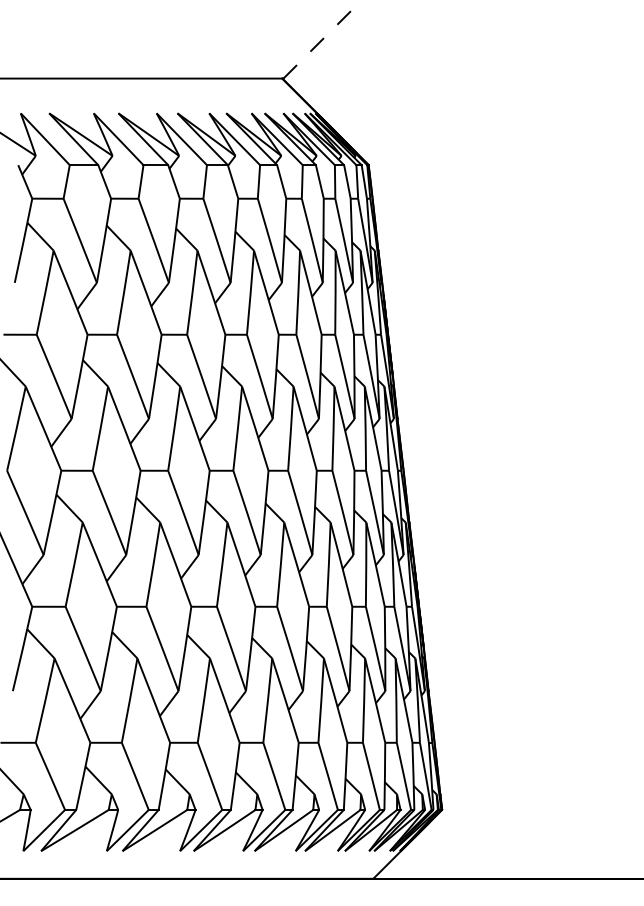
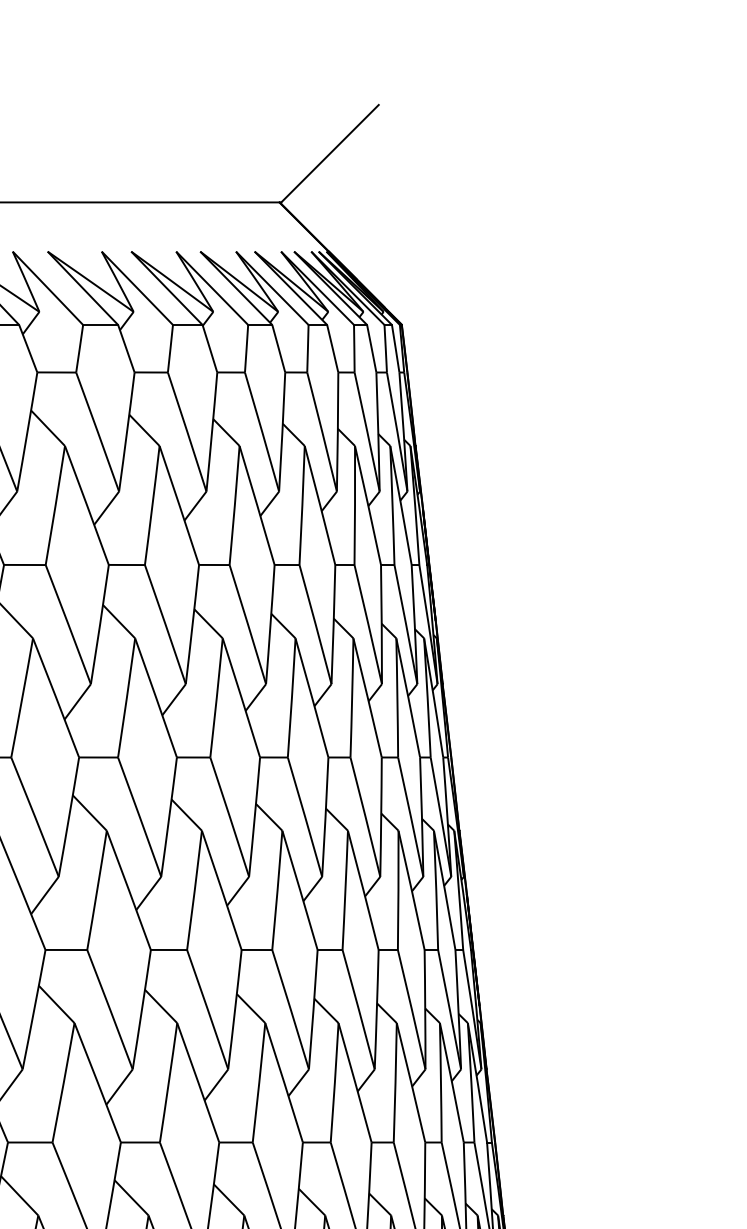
line: (317, 44) -> (329, 154), dashed -> solid

